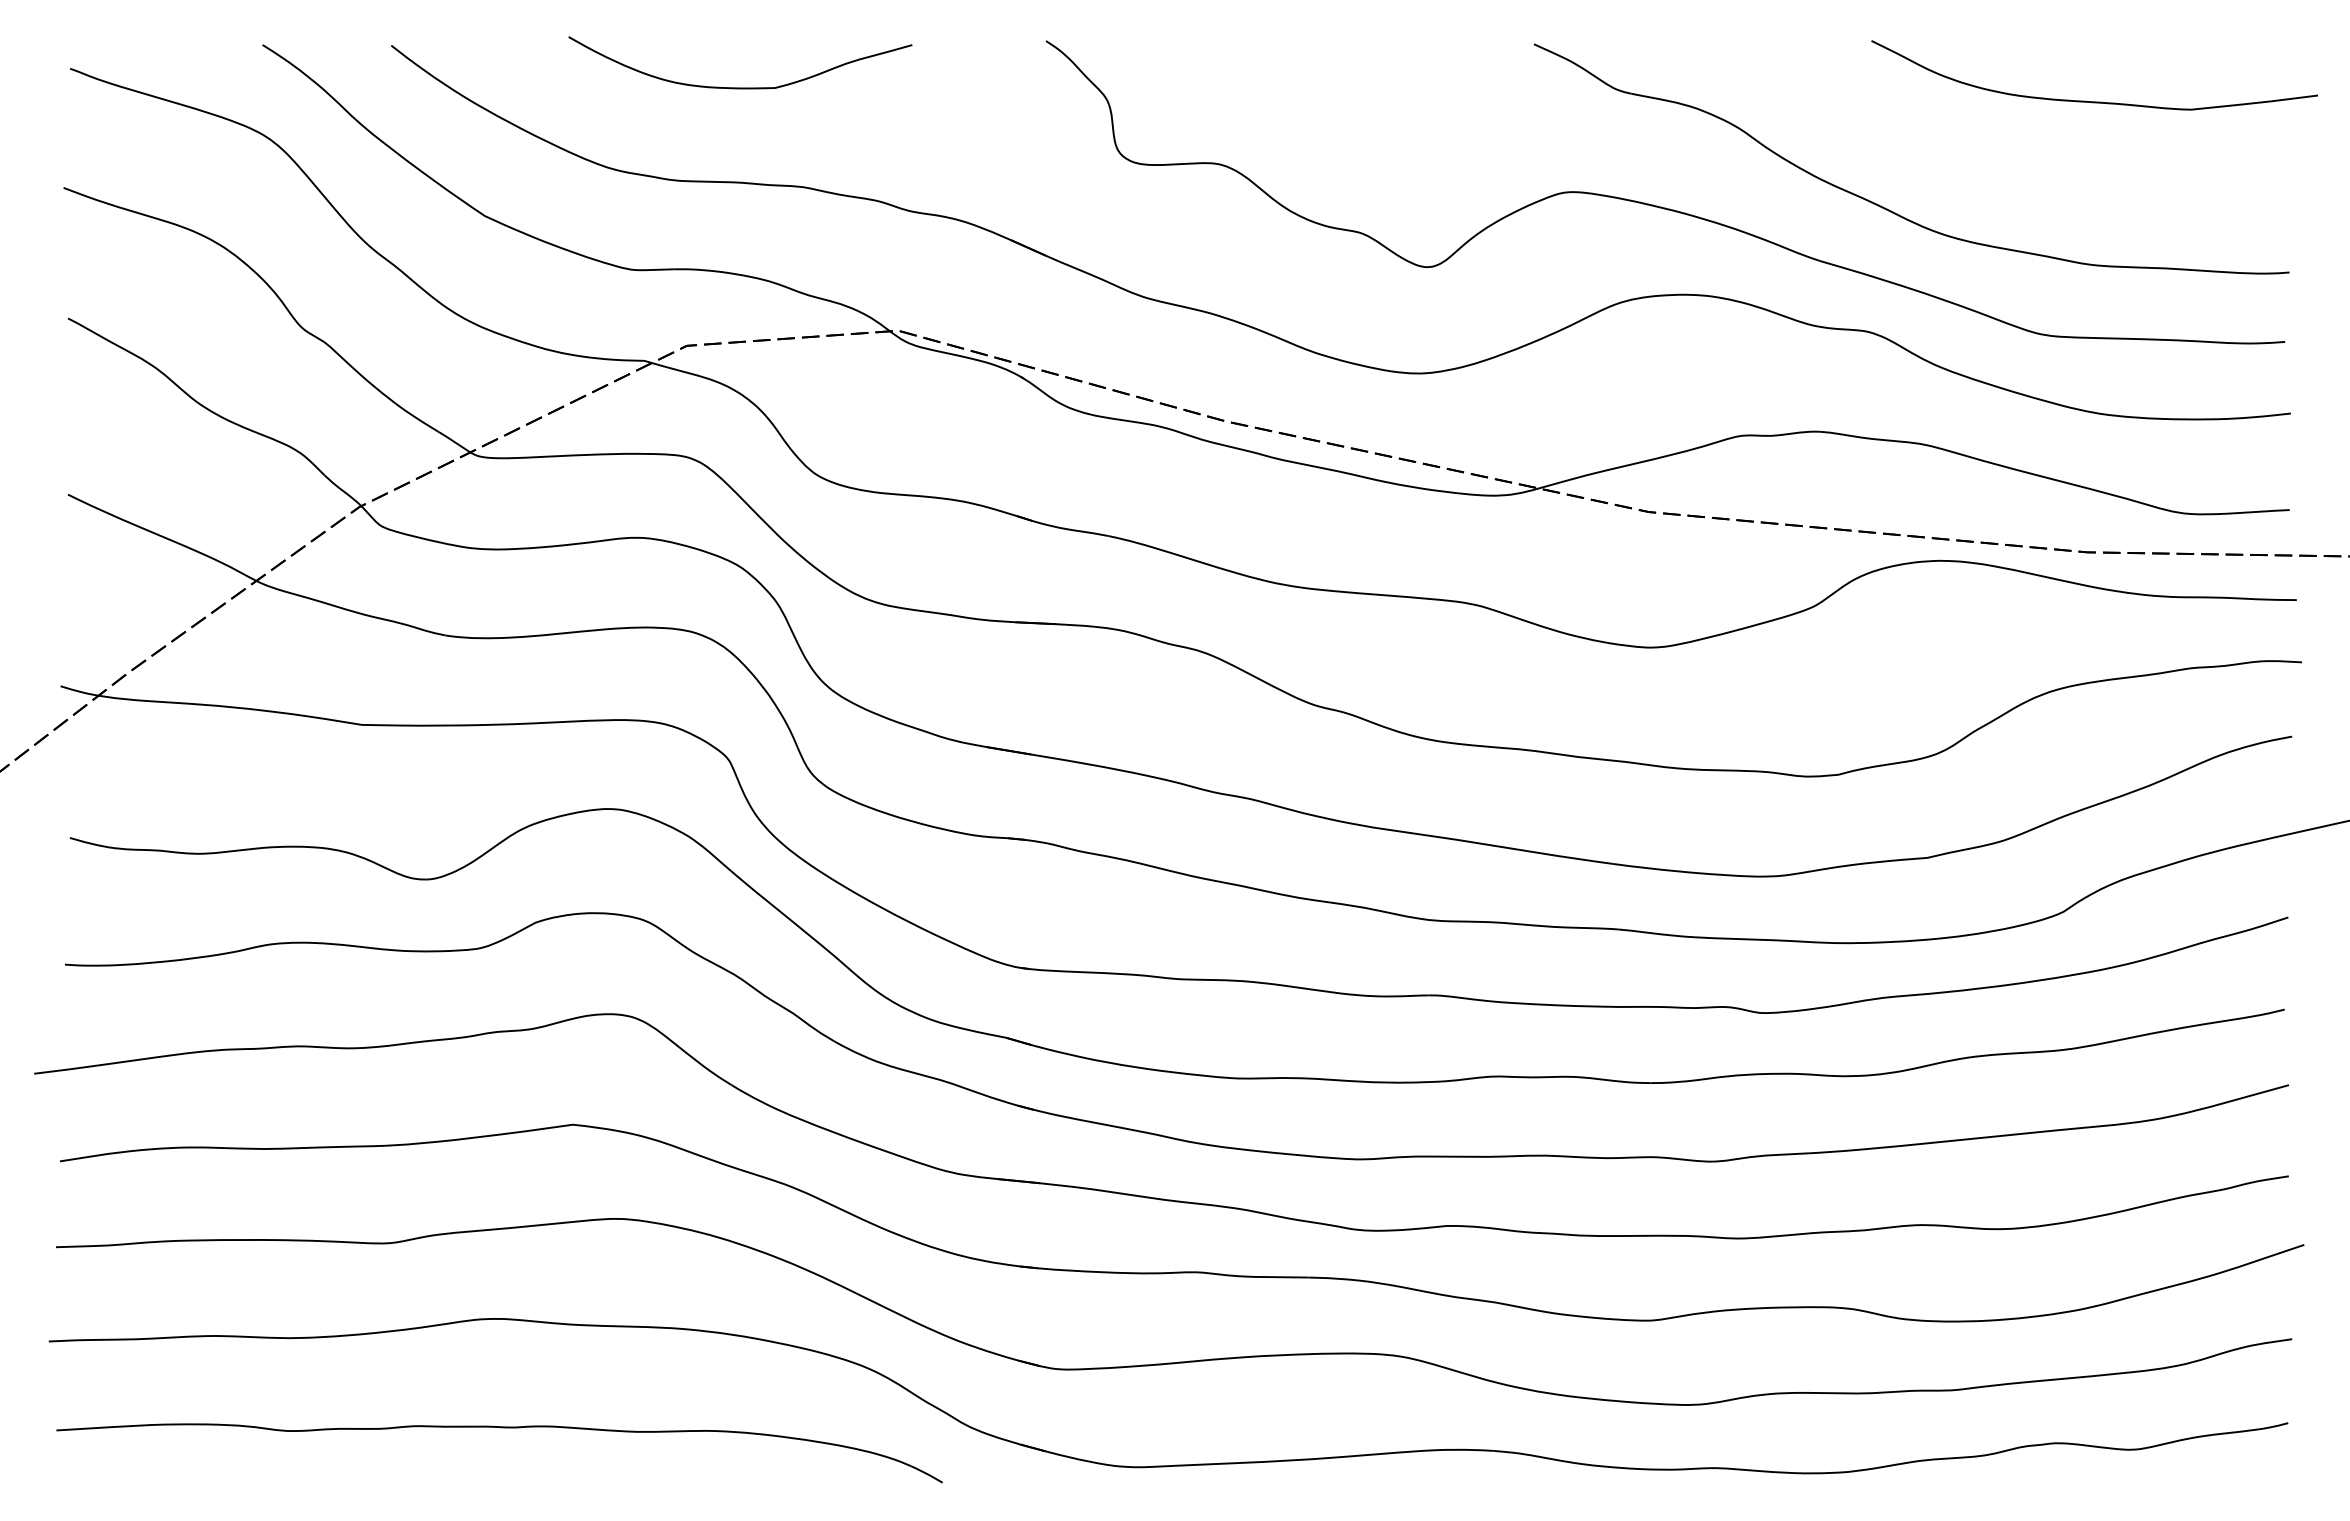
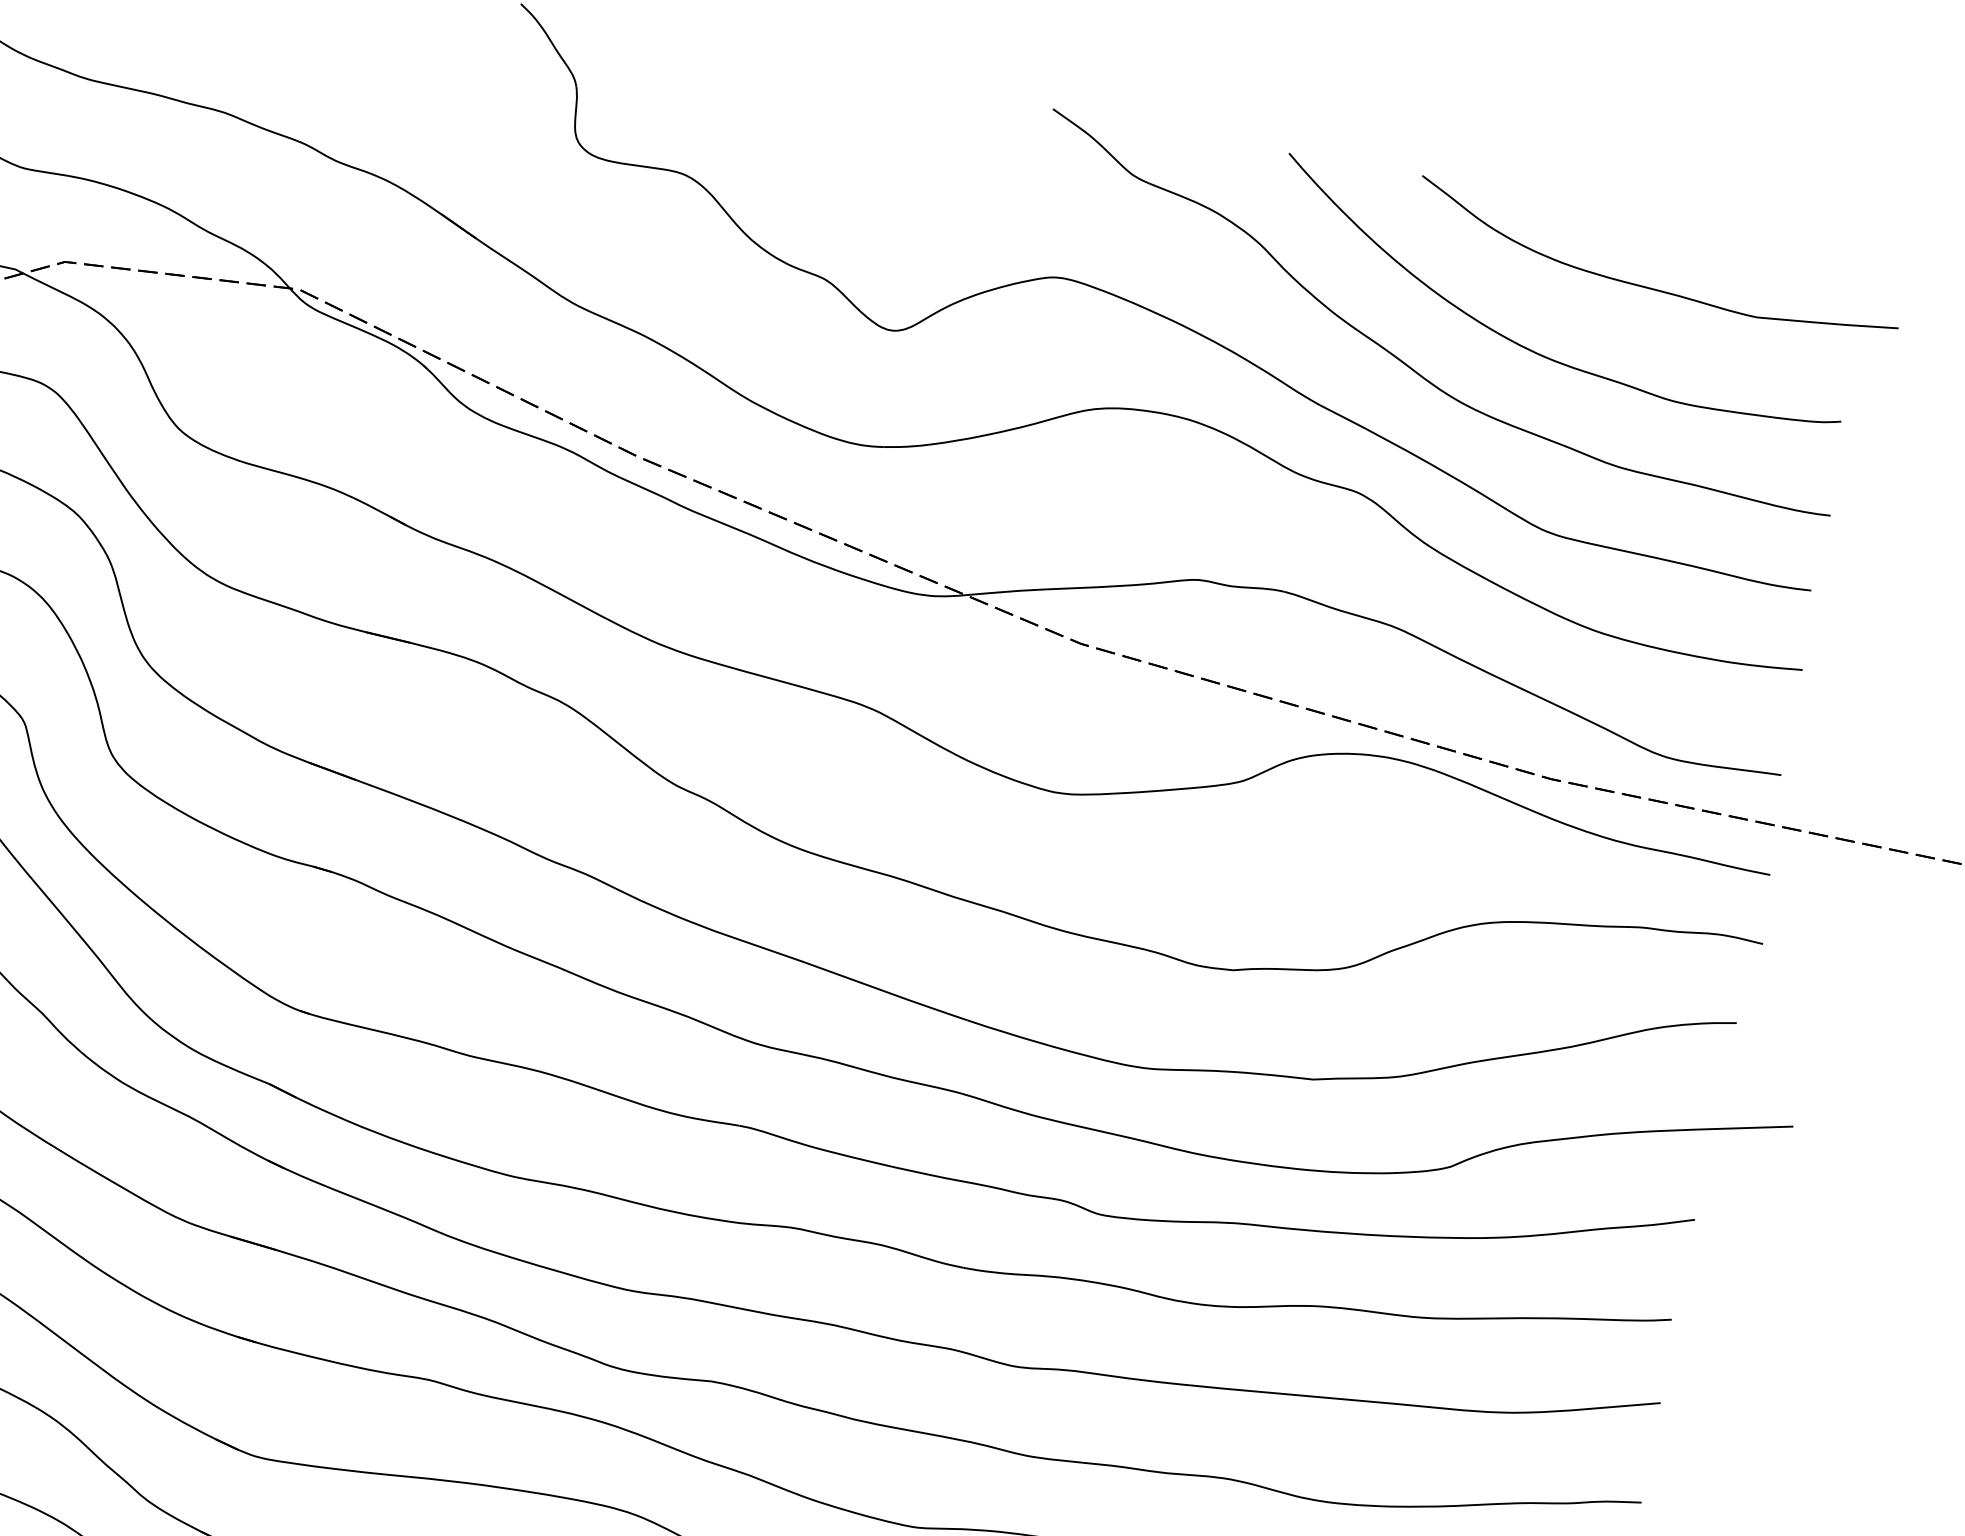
curve: (2003, 177) -> (1537, 352), added

